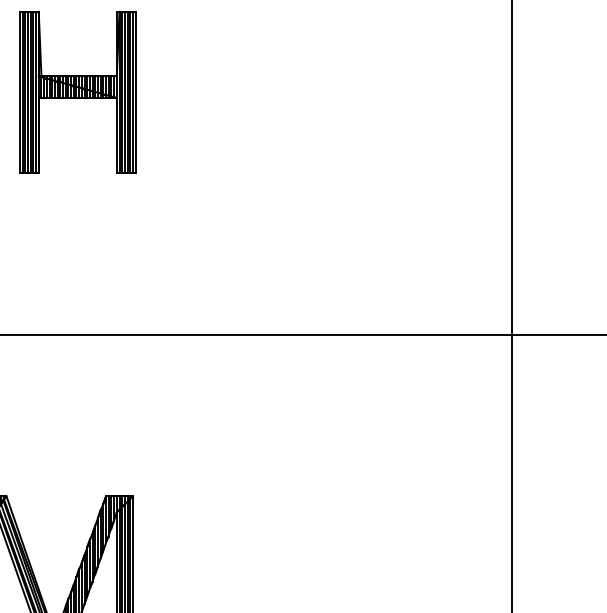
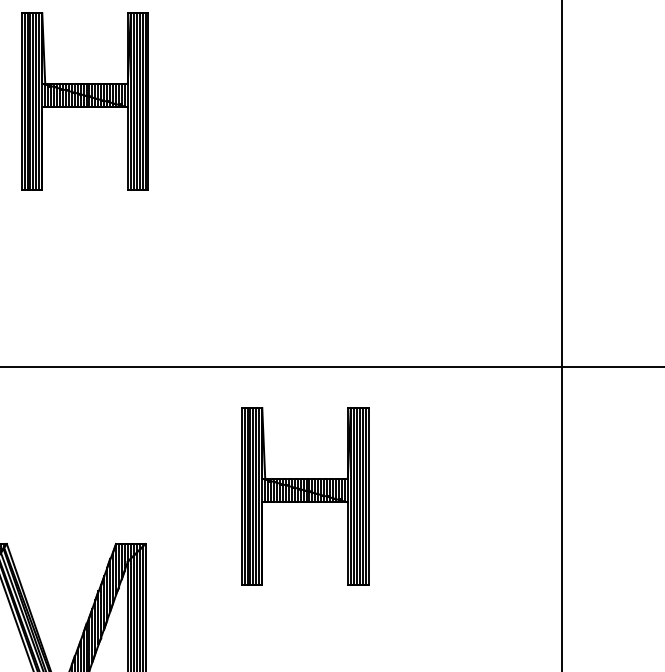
part: (277, 452) -> (304, 496), added

